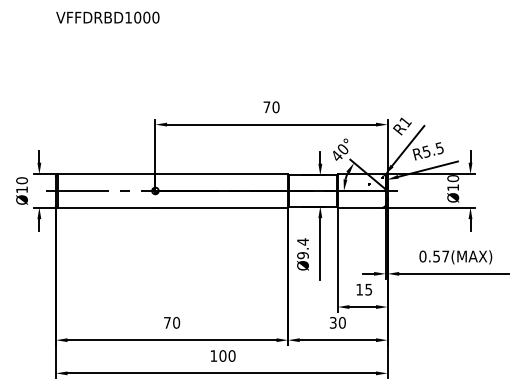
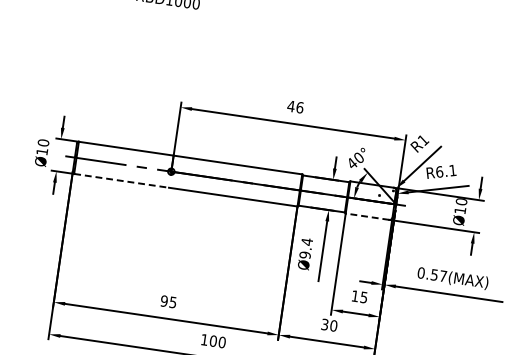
text: (271, 107) -> (295, 107), 70 -> 46
text: (433, 149) -> (446, 170), R5.5 -> R6.1
line: (106, 207) -> (121, 180), solid -> dashed
line: (359, 207) -> (366, 216), solid -> dashed
text: (171, 322) -> (168, 301), 70 -> 95

